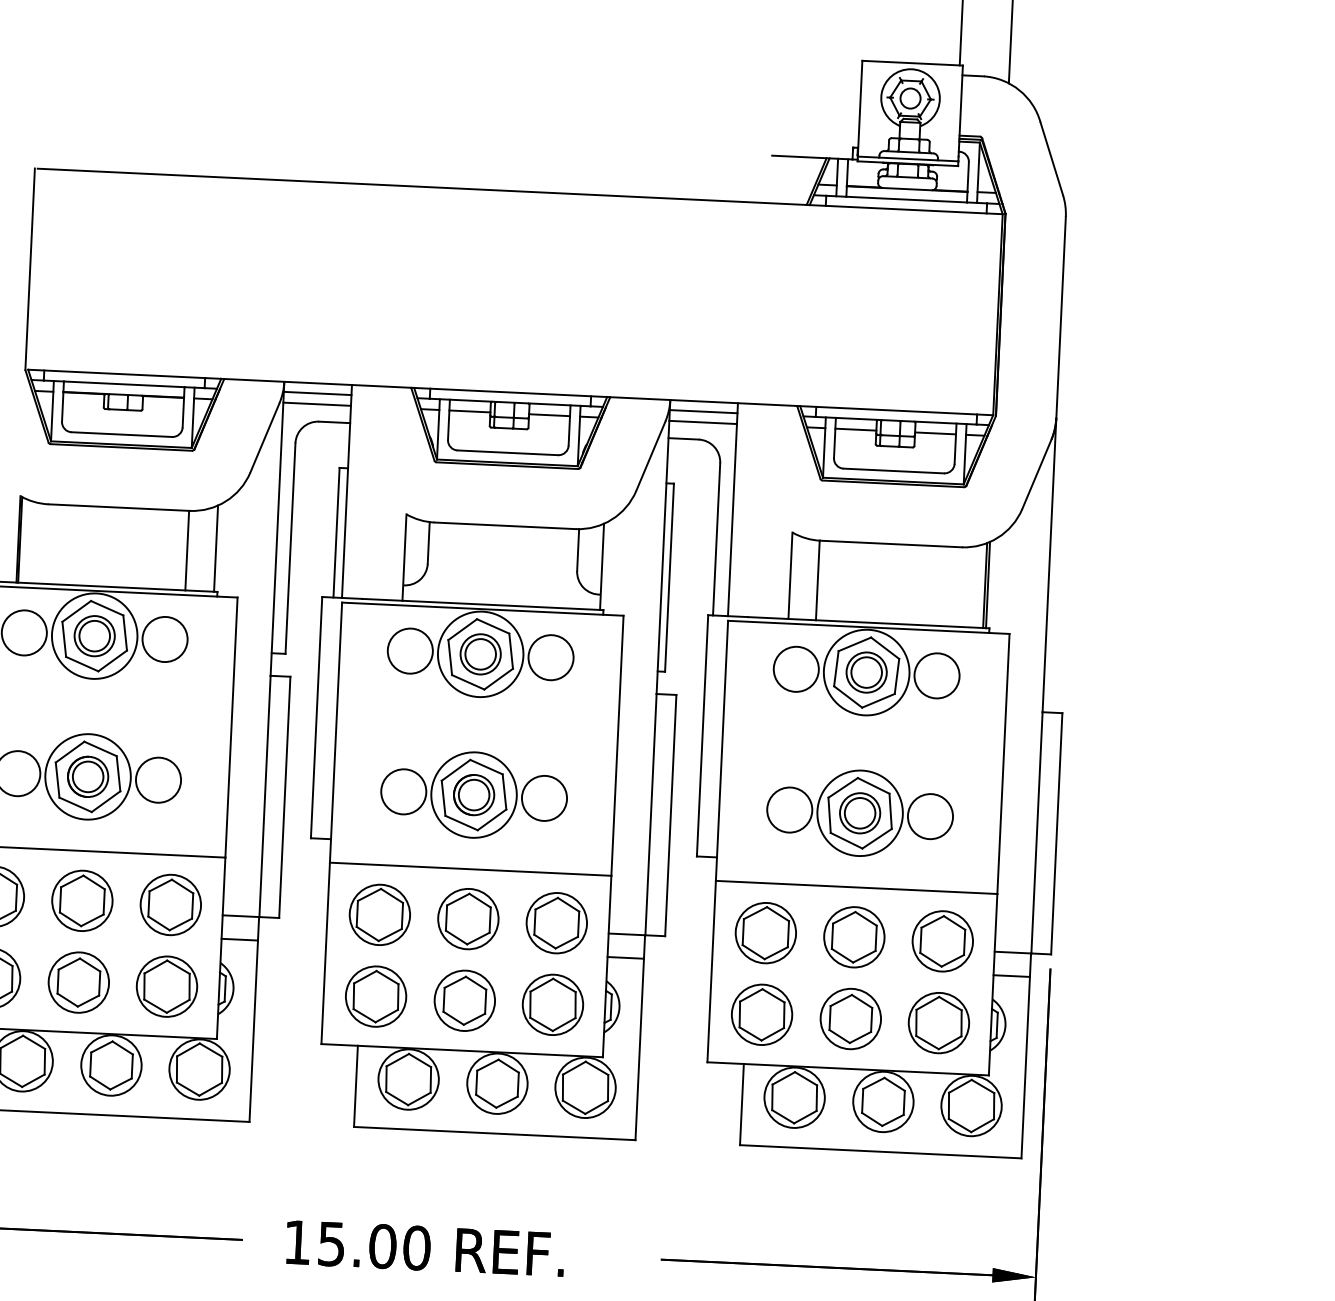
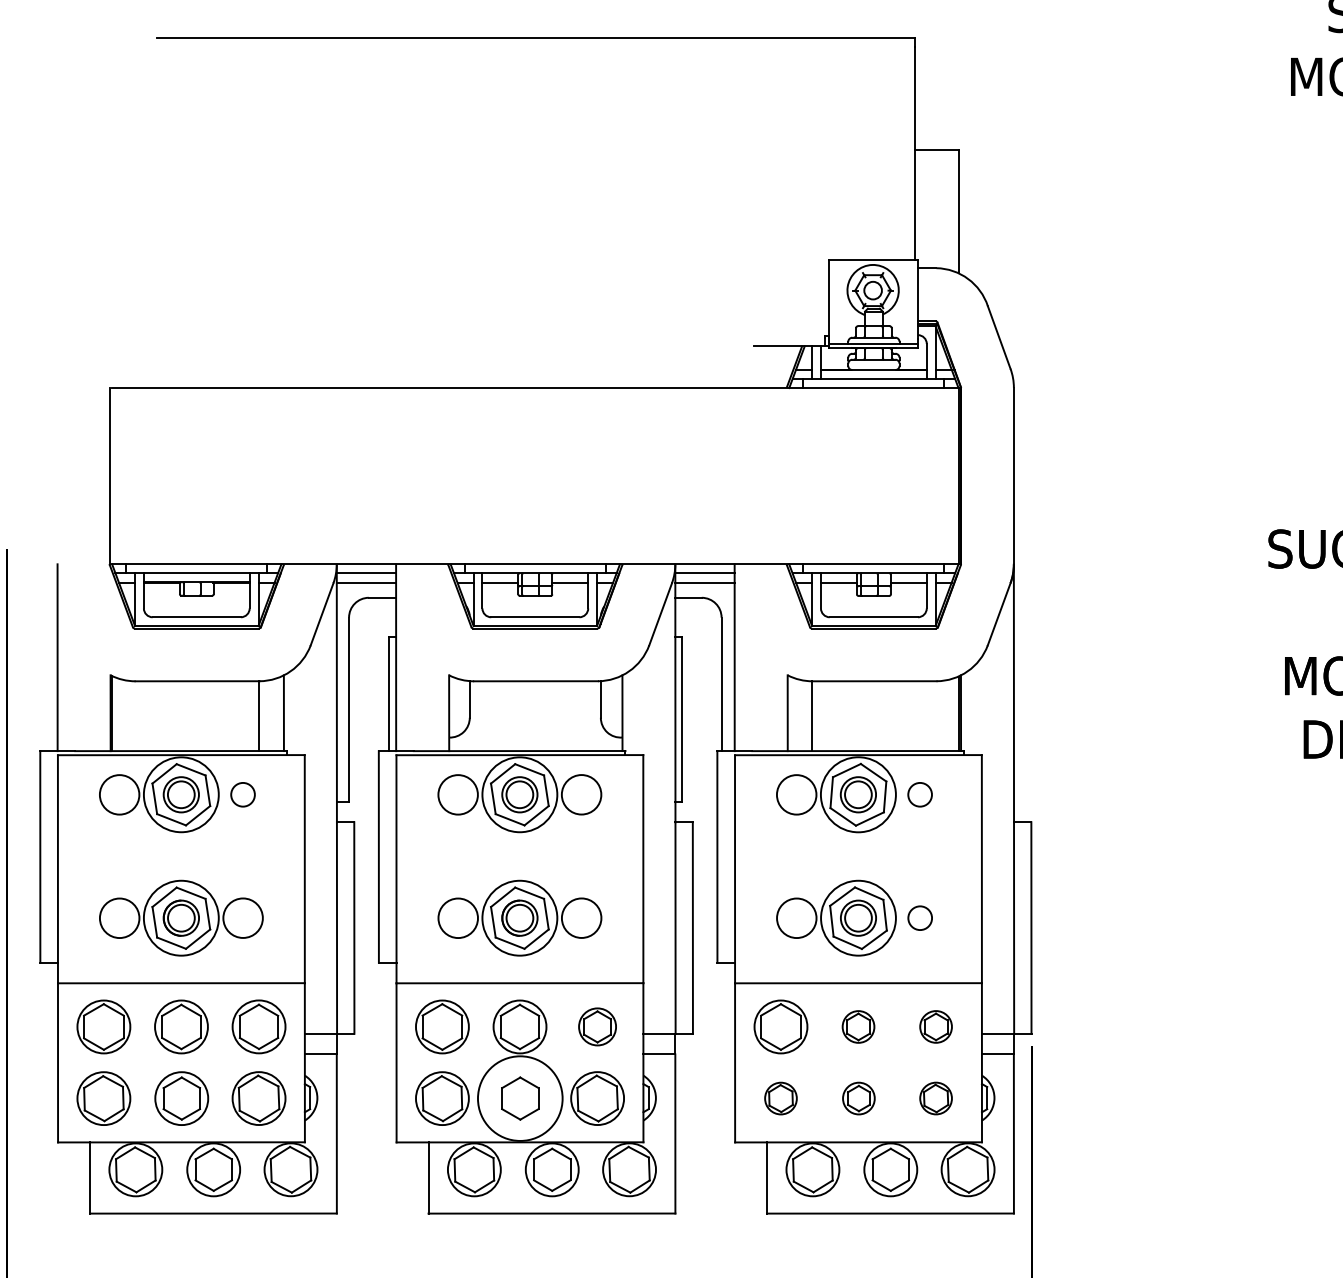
circle: (164, 639) -> (242, 794), size x0.6
circle: (936, 675) -> (919, 794), size x0.6
circle: (929, 815) -> (919, 917), size x0.6
part: (556, 922) -> (597, 1026), size x0.7
part: (854, 936) -> (858, 1026), size x0.6
part: (942, 940) -> (935, 1026), size x0.6
circle: (463, 1000) -> (519, 1098), size x1.6
part: (761, 1014) -> (780, 1098), size x0.6
part: (850, 1018) -> (858, 1098), size x0.6
part: (938, 1022) -> (935, 1098), size x0.6

